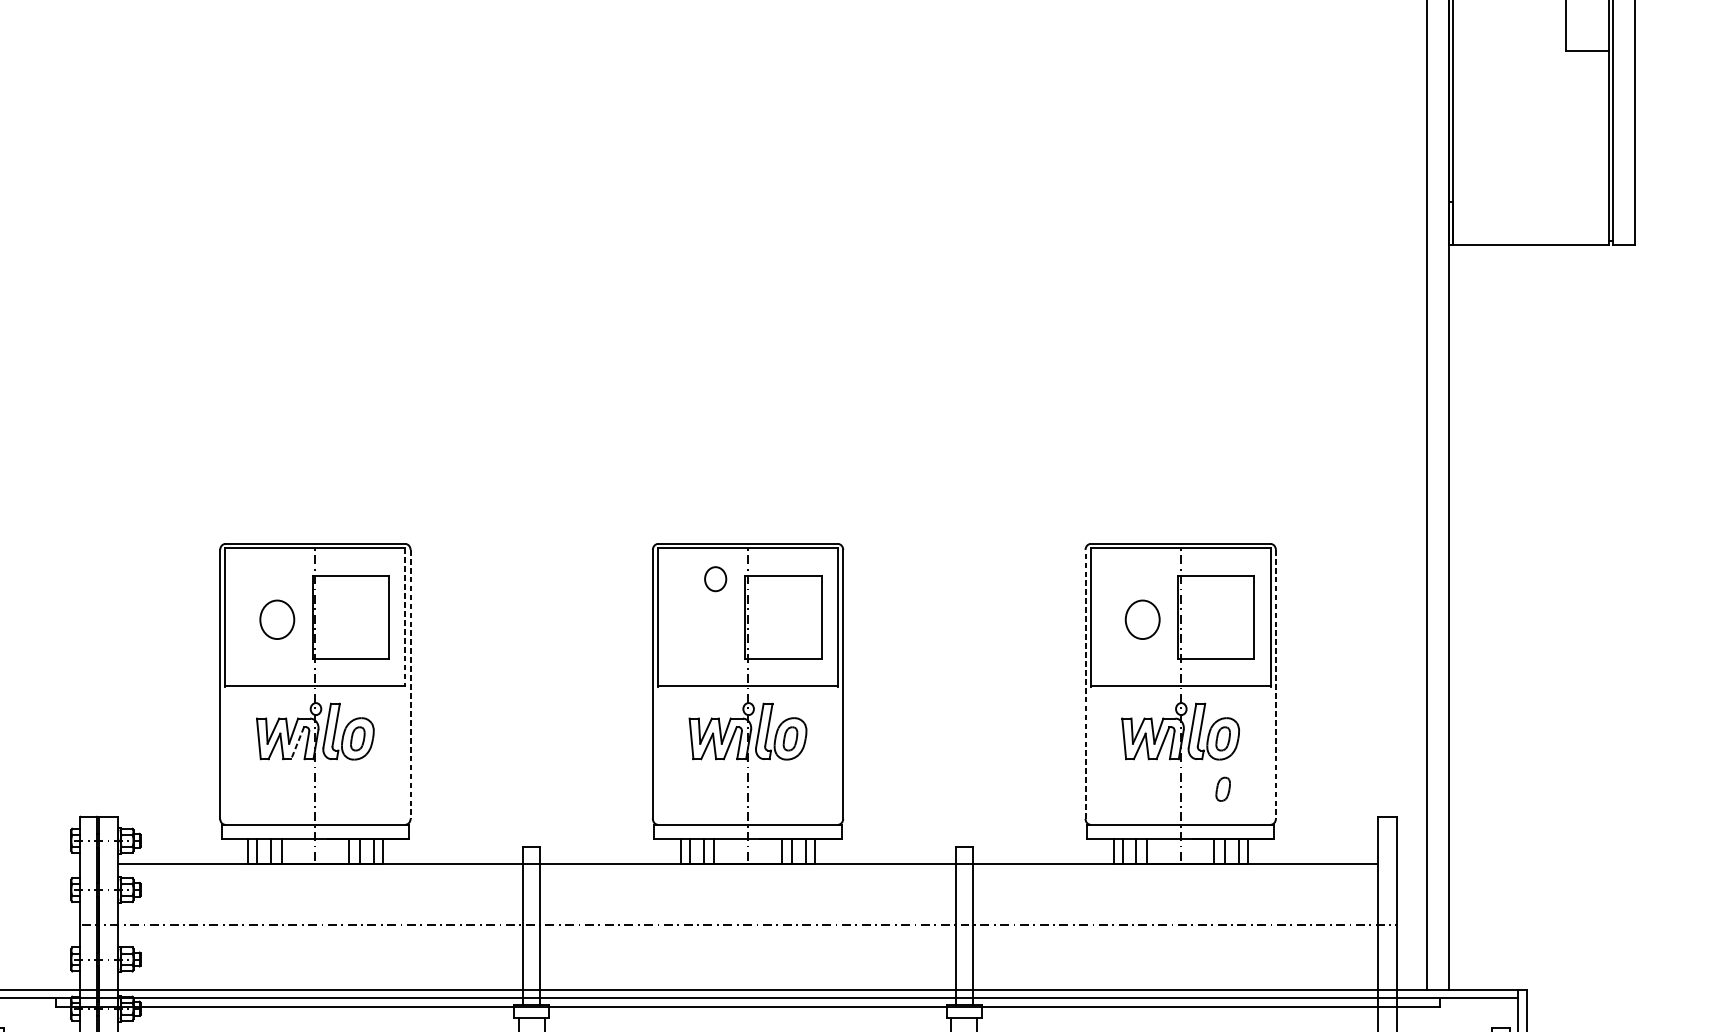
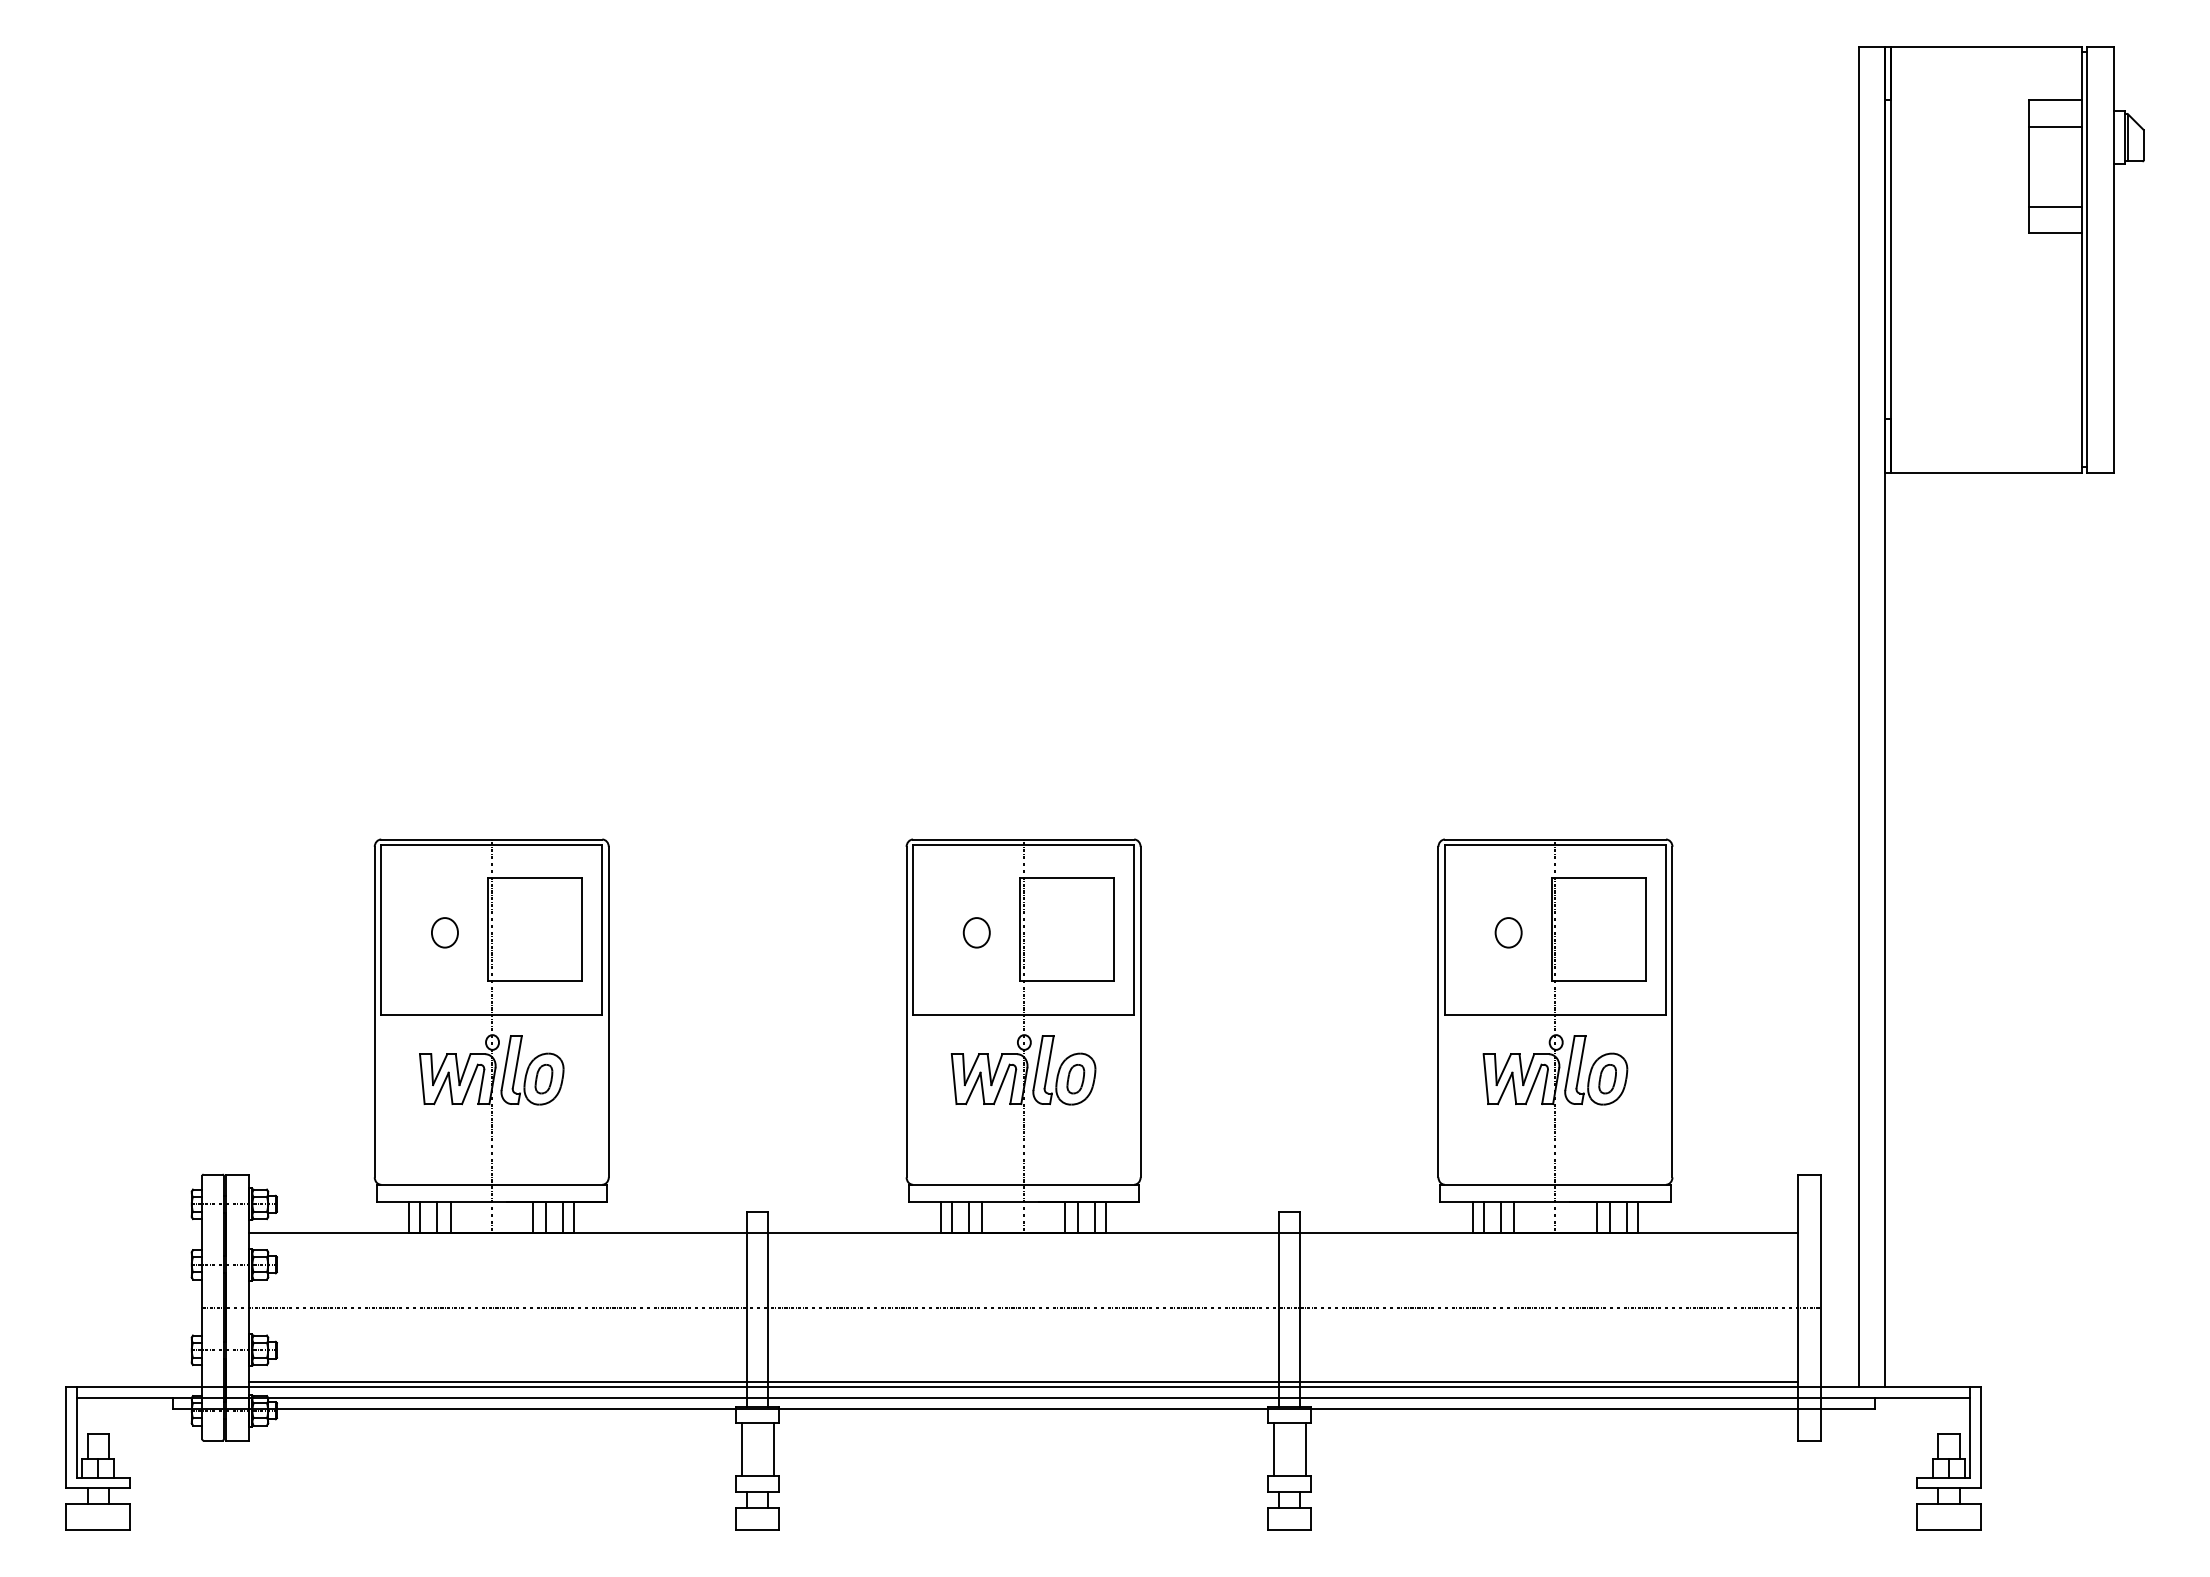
line: (1587, 28) -> (2055, 206), added
part: (715, 578) -> (976, 932), moved
line: (405, 617) -> (602, 929), dashed -> solid
part: (276, 619) -> (444, 932), size x0.62
part: (1142, 619) -> (1508, 932), size x0.62
line: (1085, 683) -> (1438, 1011), dashed -> solid
line: (410, 684) -> (608, 1012), dashed -> solid
line: (1275, 684) -> (1672, 1012), dashed -> solid
line: (297, 743) -> (469, 1084), dashed -> solid
part: (1223, 789) -> (1607, 1141), removed
line: (747, 984) -> (1023, 1381), added

